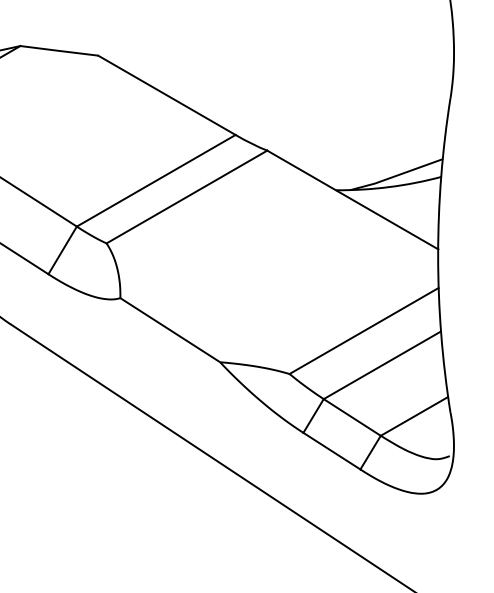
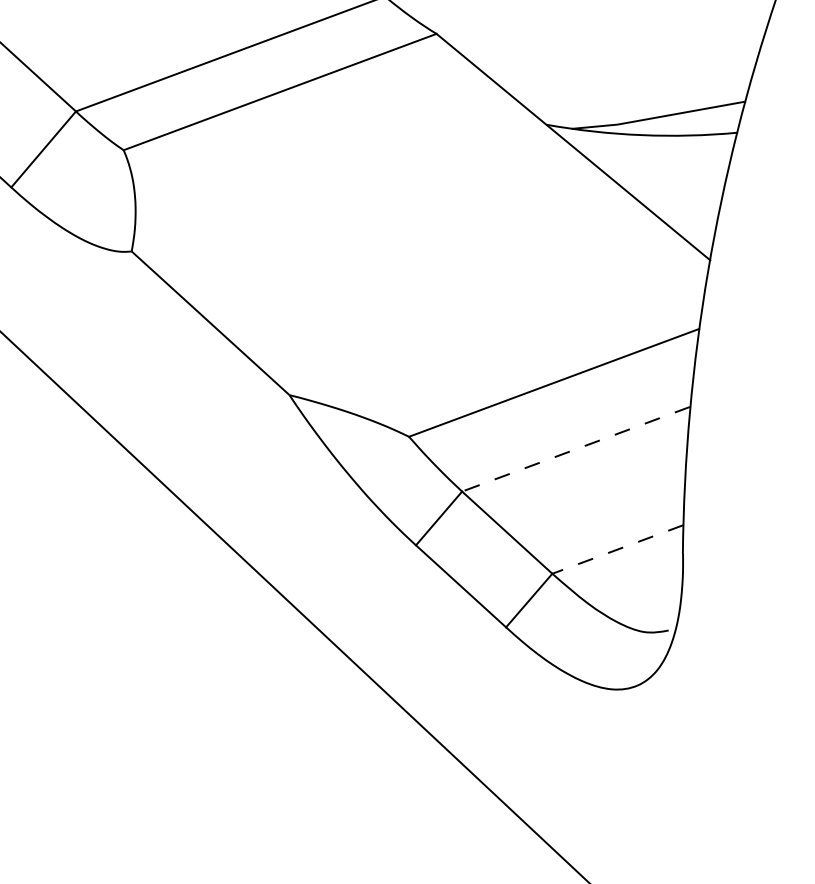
line: (382, 365) -> (576, 449), solid -> dashed
line: (414, 416) -> (617, 549), solid -> dashed

